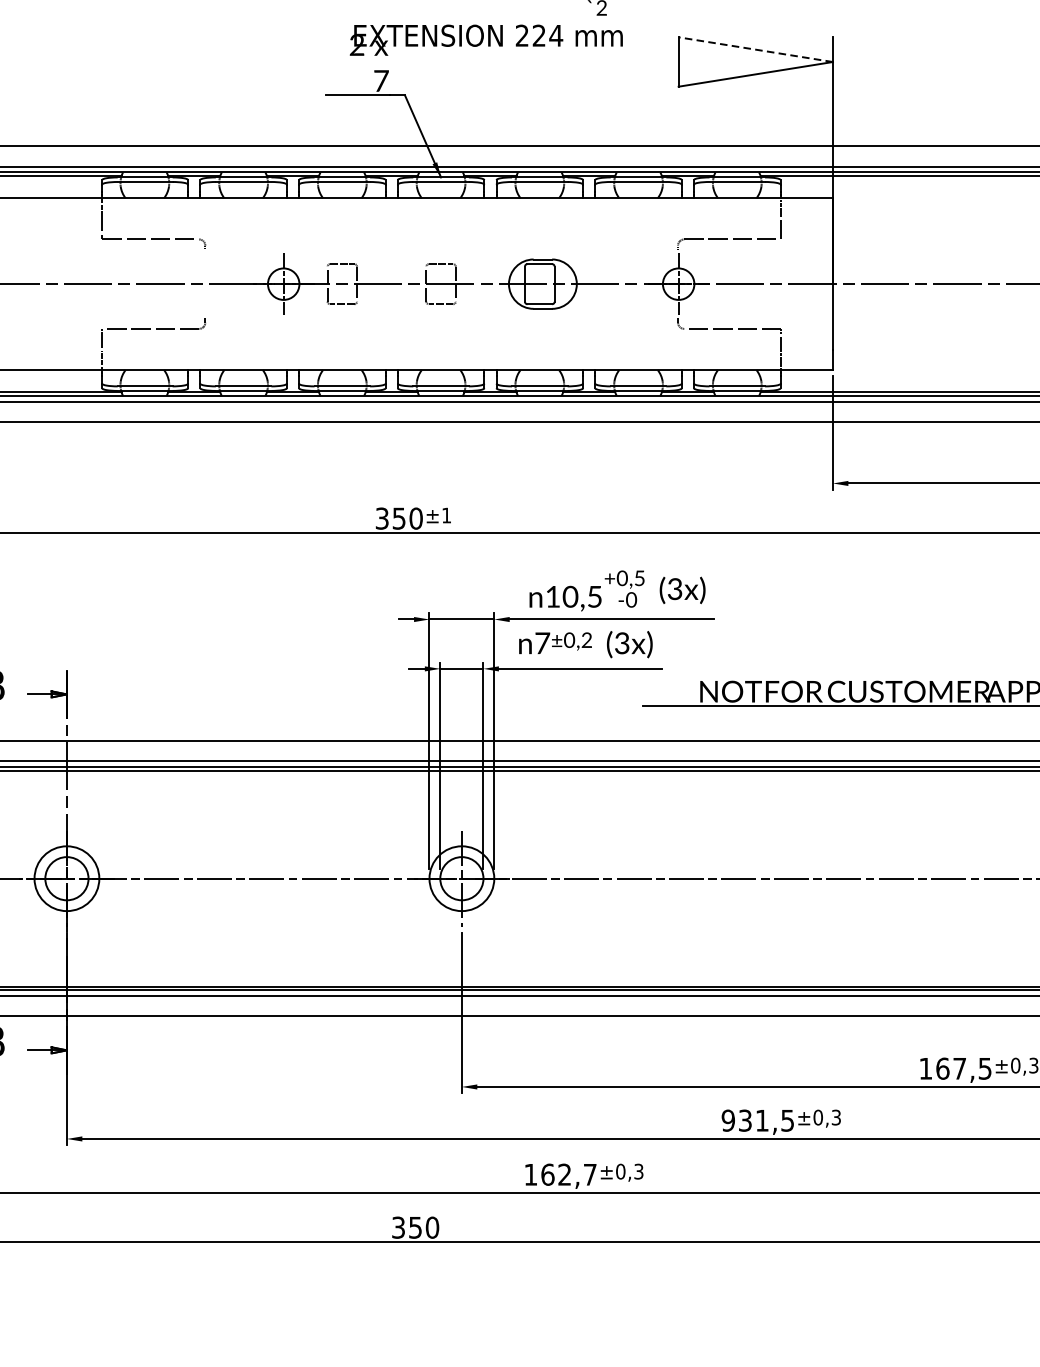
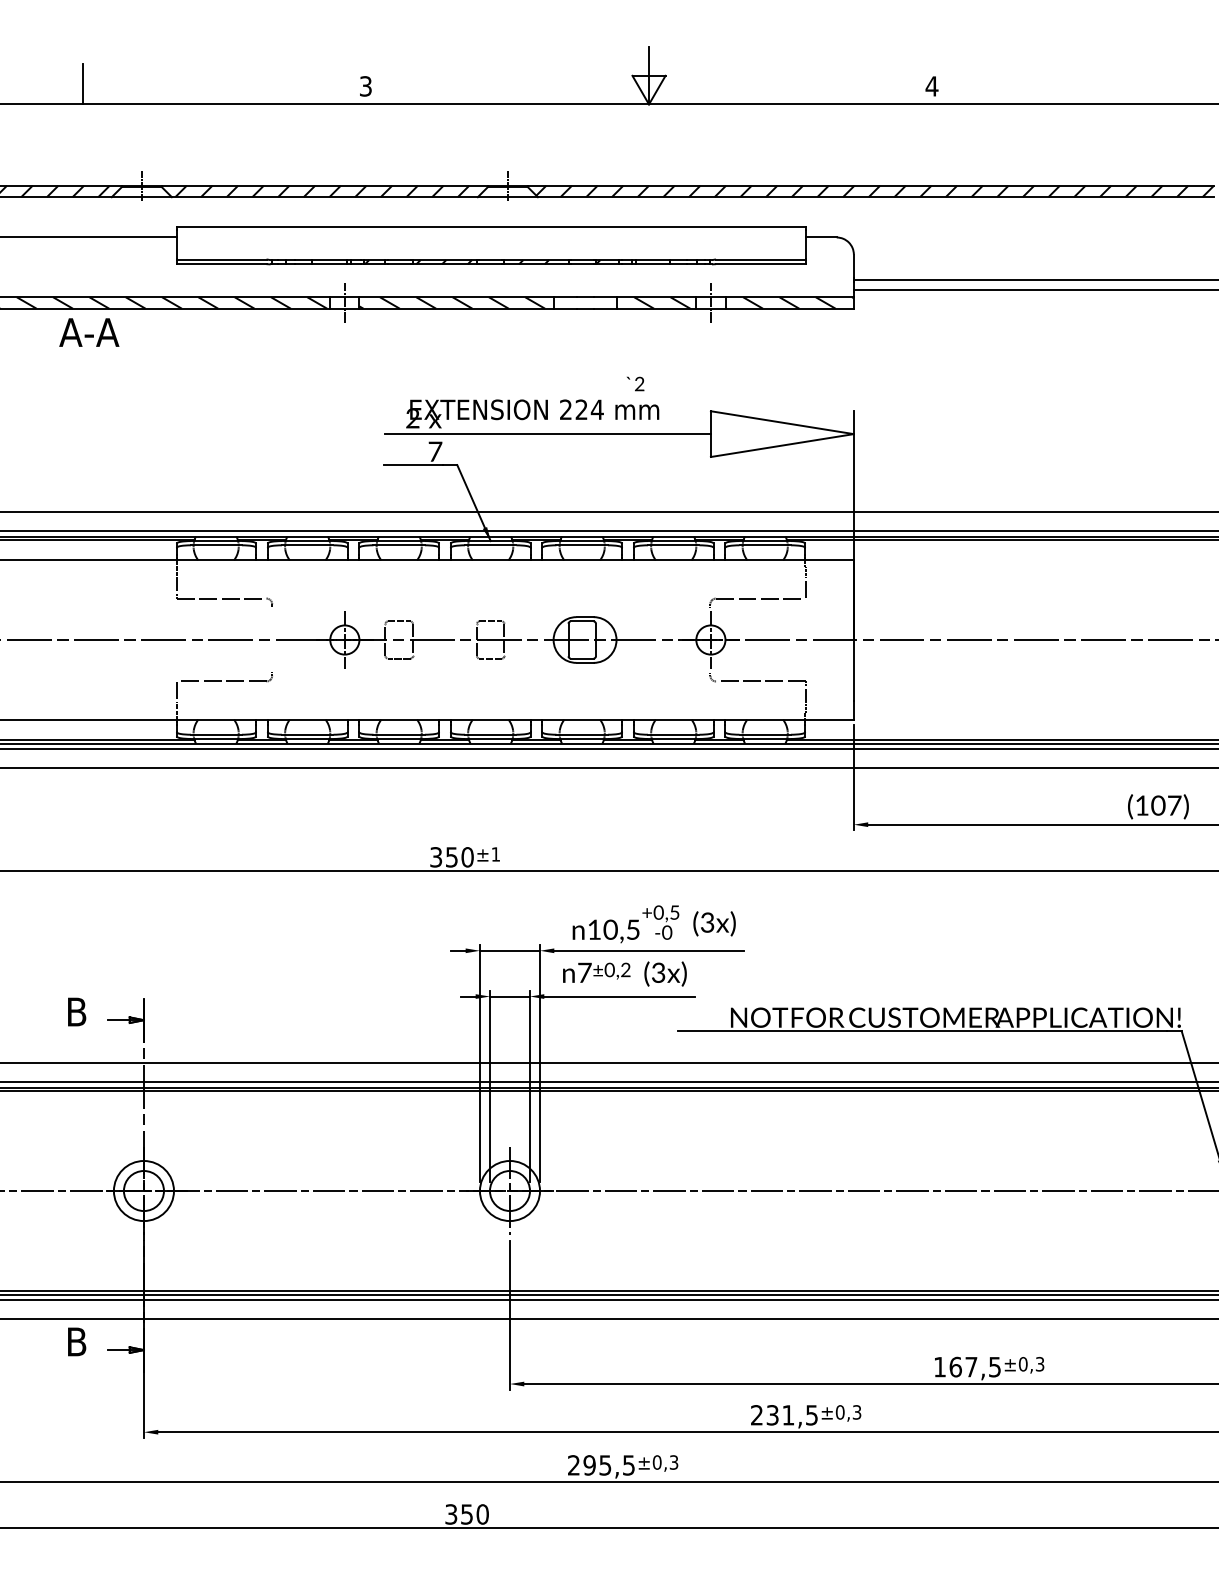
line: (754, 49) -> (781, 422), dashed -> solid
line: (502, 62) -> (547, 434), added
text: (727, 1120) -> (756, 1415), 931,5 -> 231,5
text: (560, 1174) -> (601, 1465), 162,7 -> 295,5

